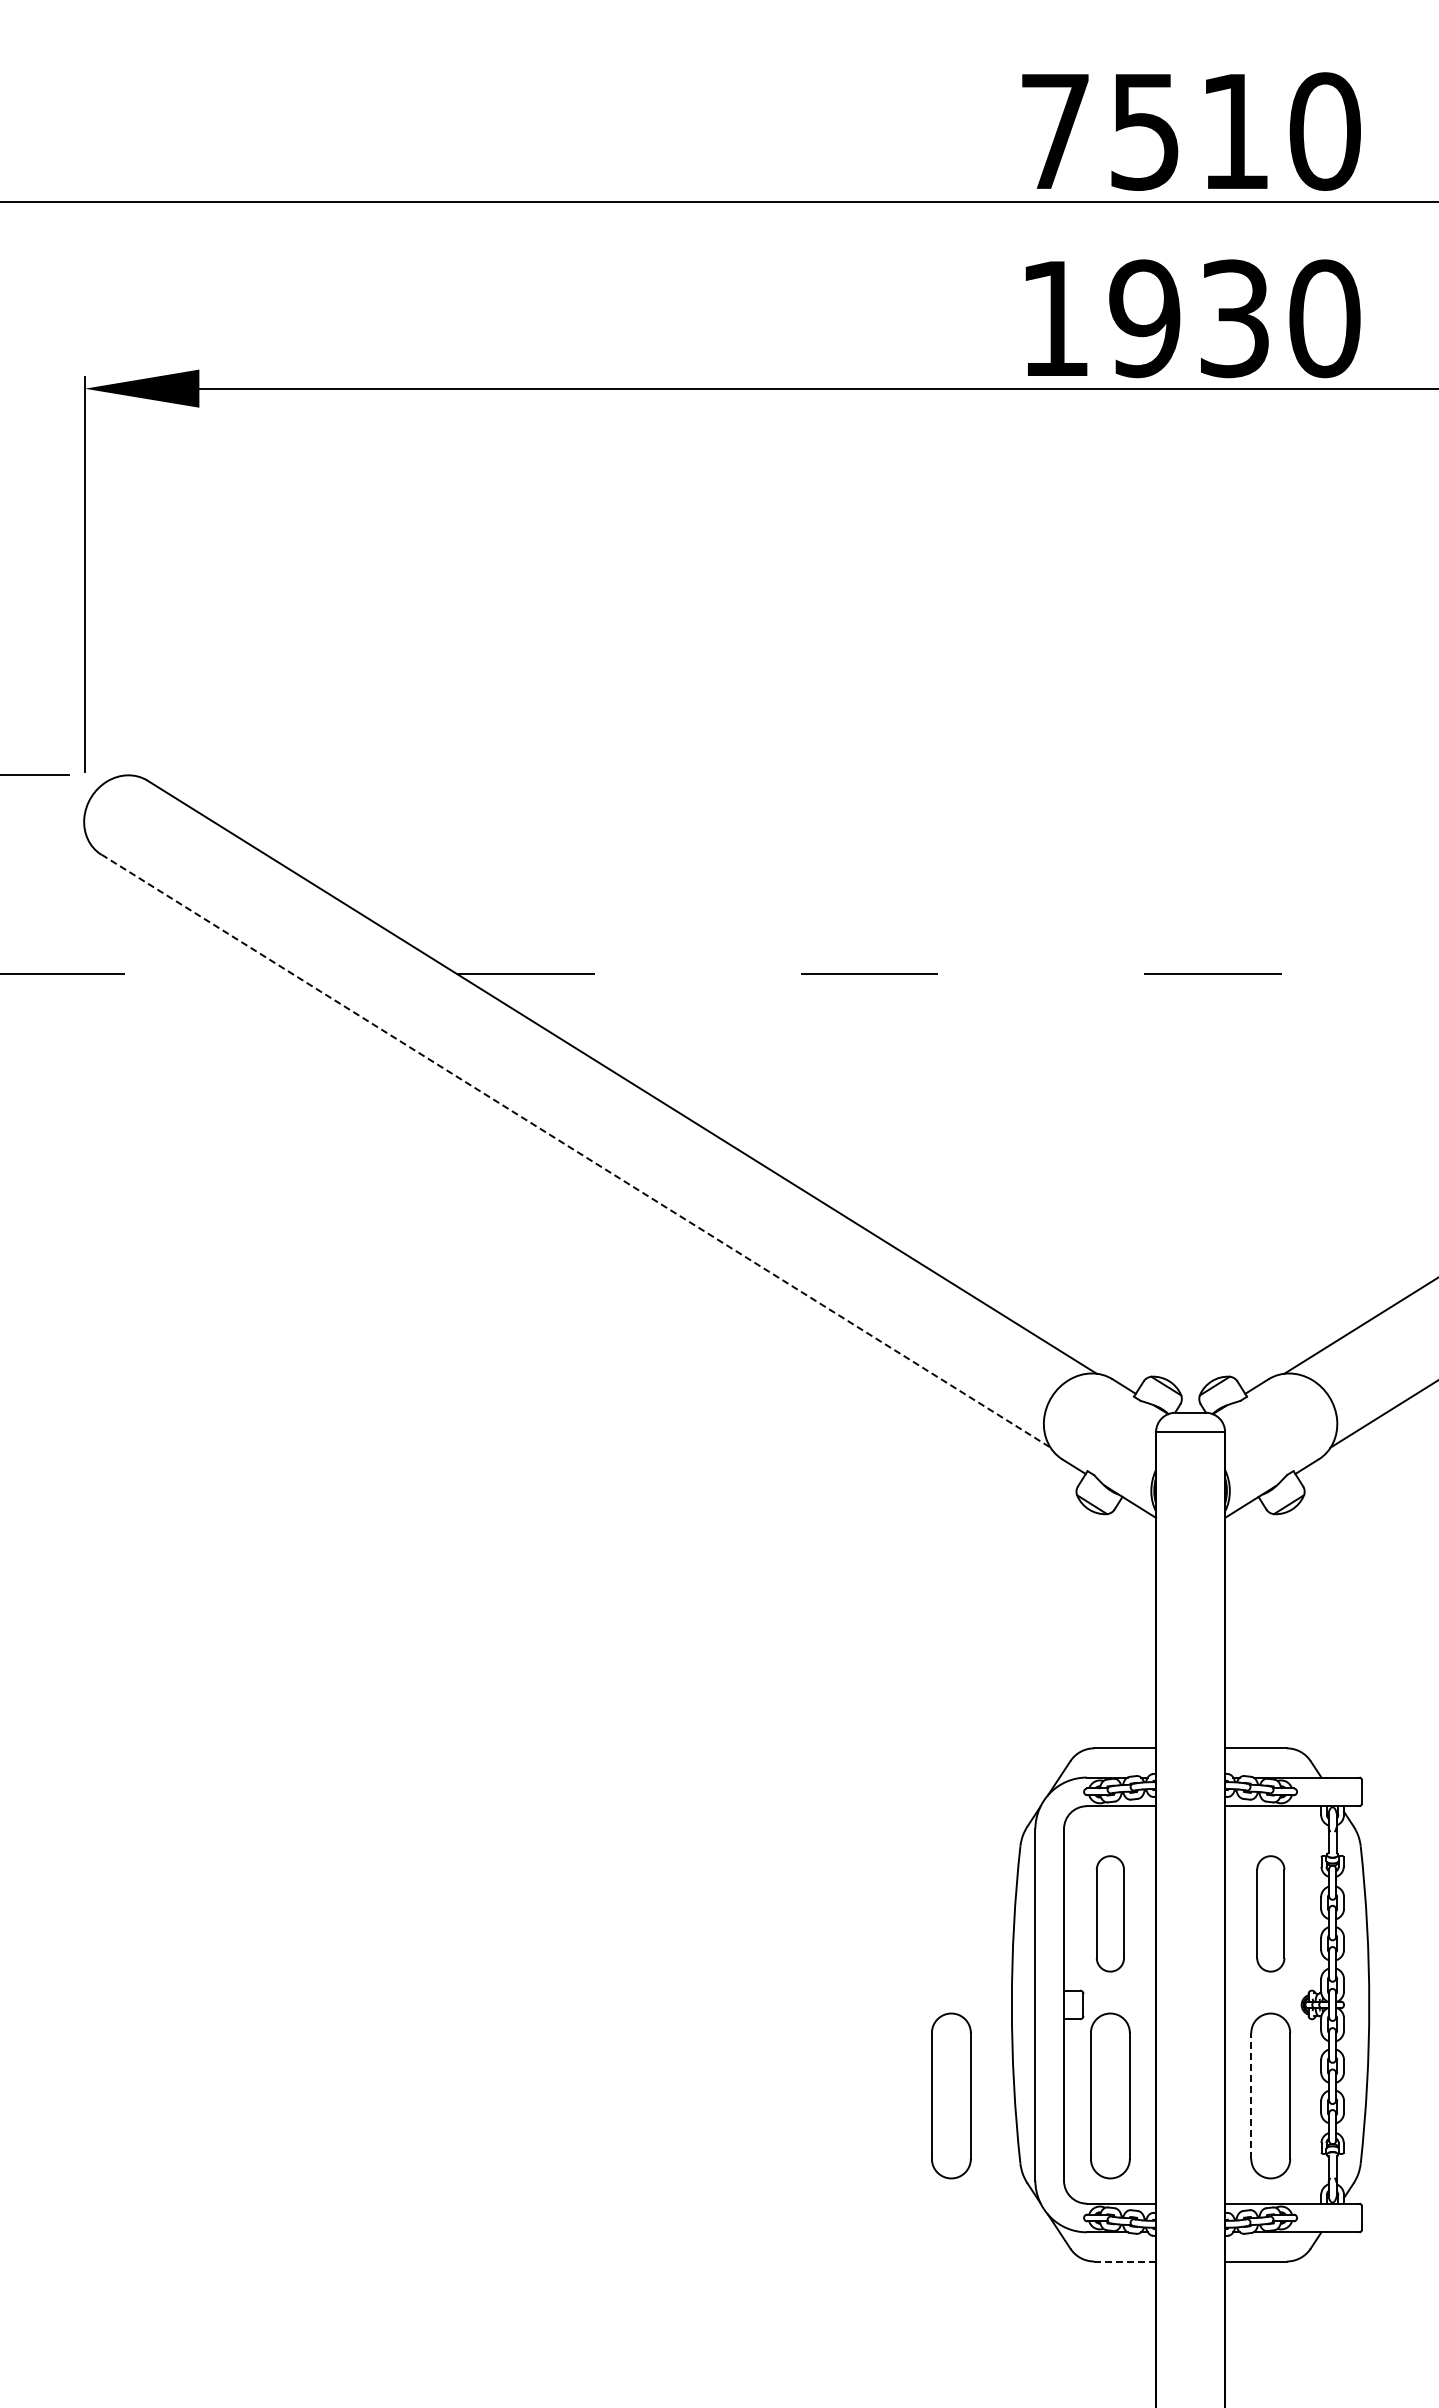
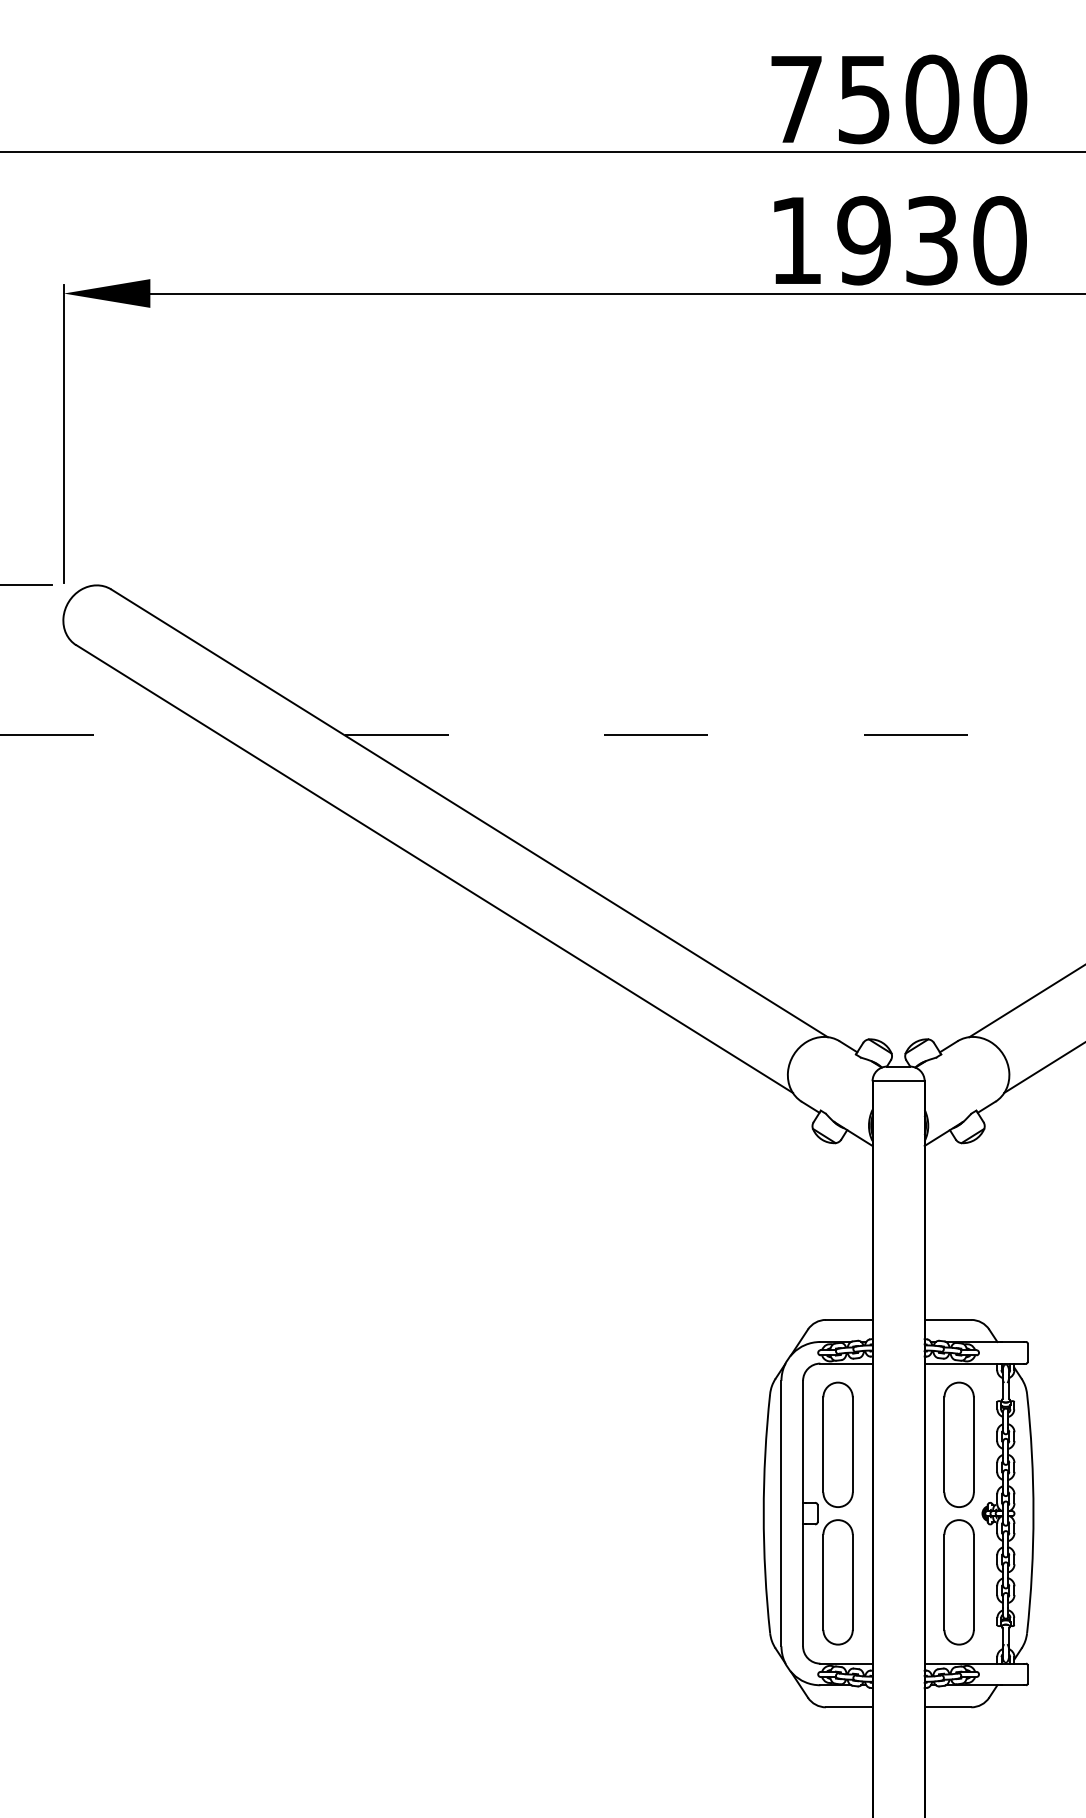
text: (1235, 131) -> (932, 99), 7510 -> 7500
line: (576, 1151) -> (435, 869), dashed -> solid
part: (1110, 1913) -> (838, 1444), size x1.43
part: (1270, 1913) -> (958, 1444), size x1.43
part: (951, 2095) -> (718, 1581), removed
line: (1251, 2096) -> (944, 1582), dashed -> solid
line: (1125, 2261) -> (849, 1707), dashed -> solid

